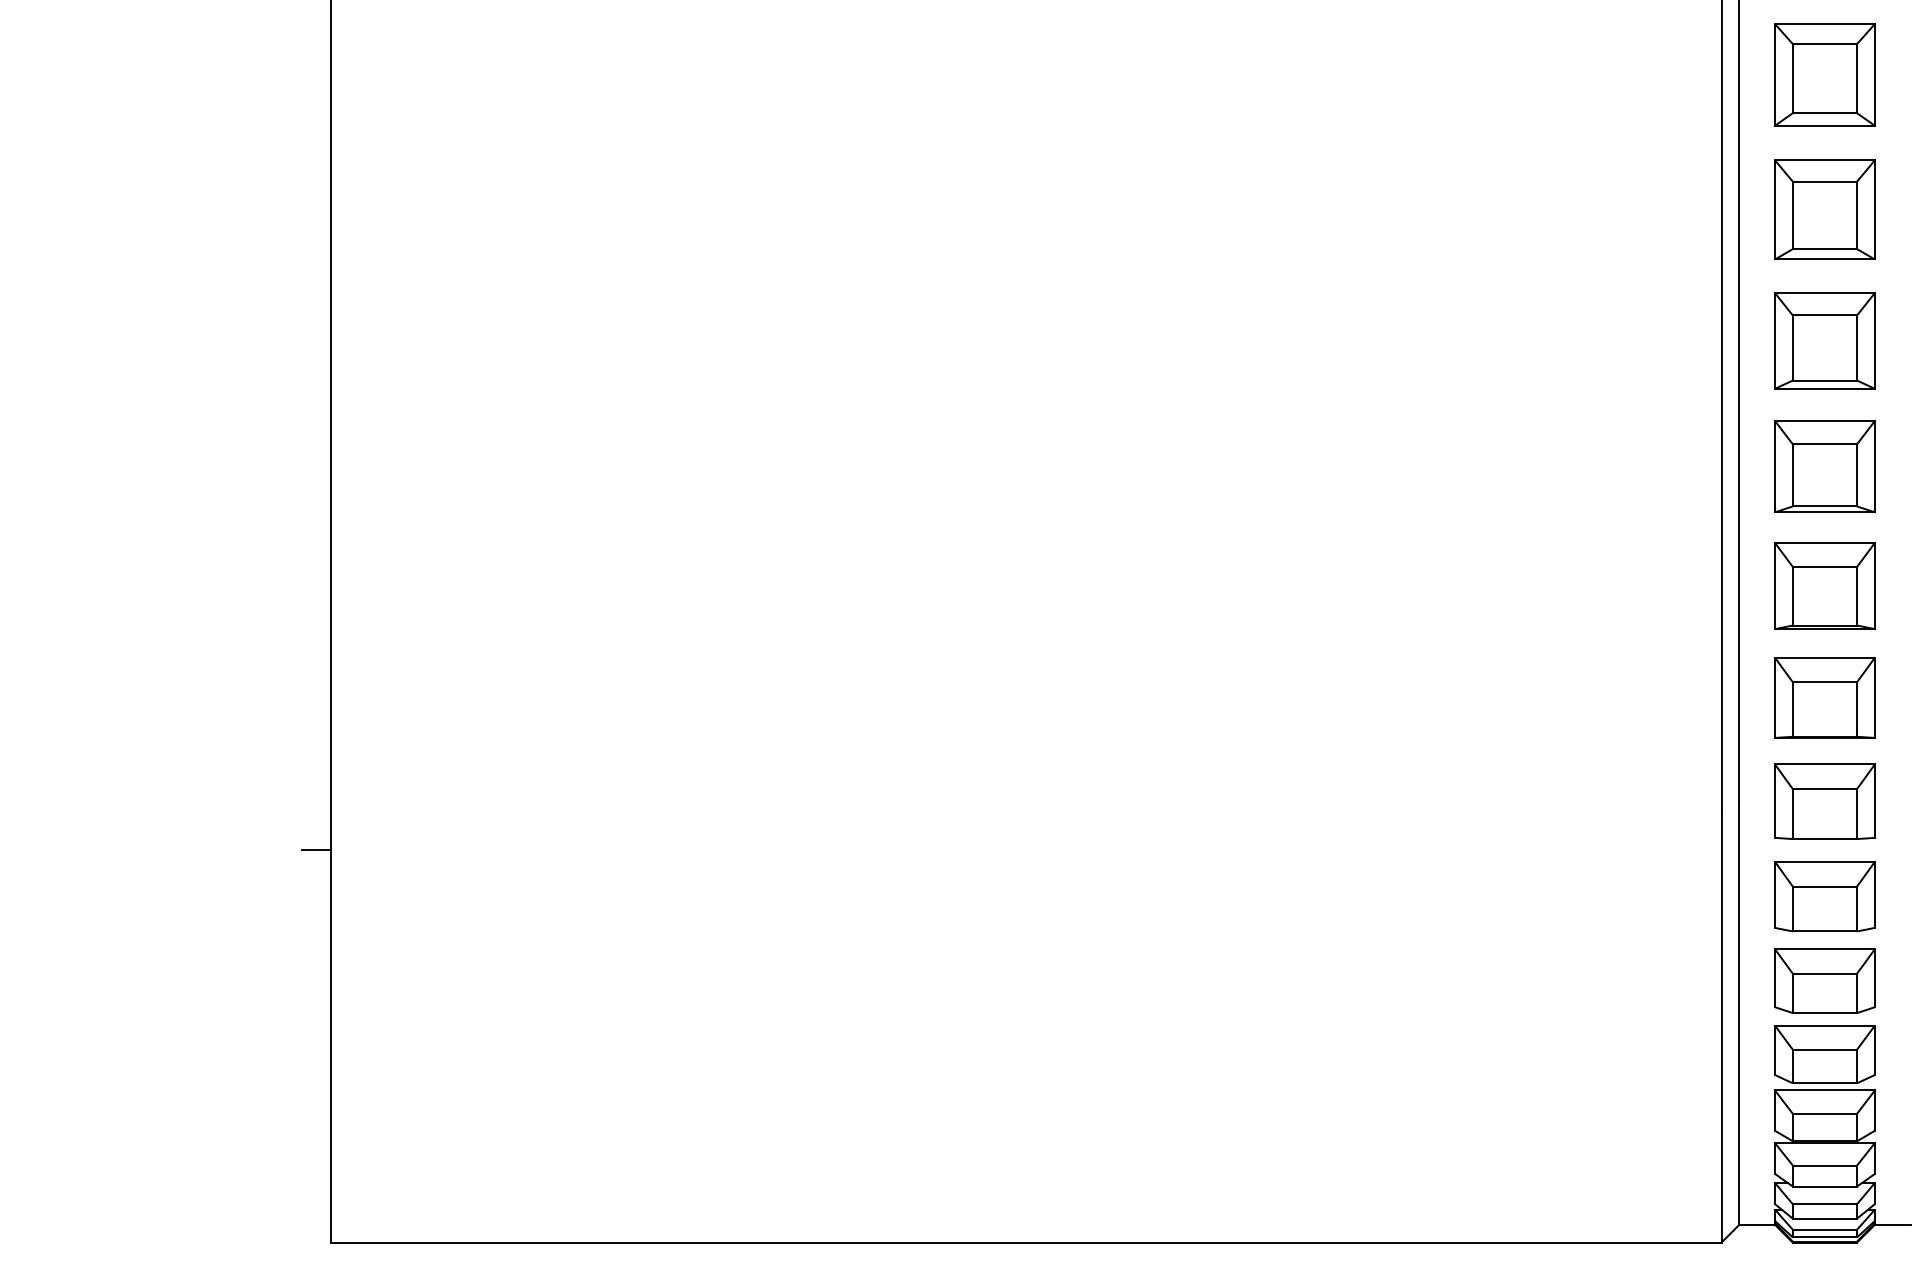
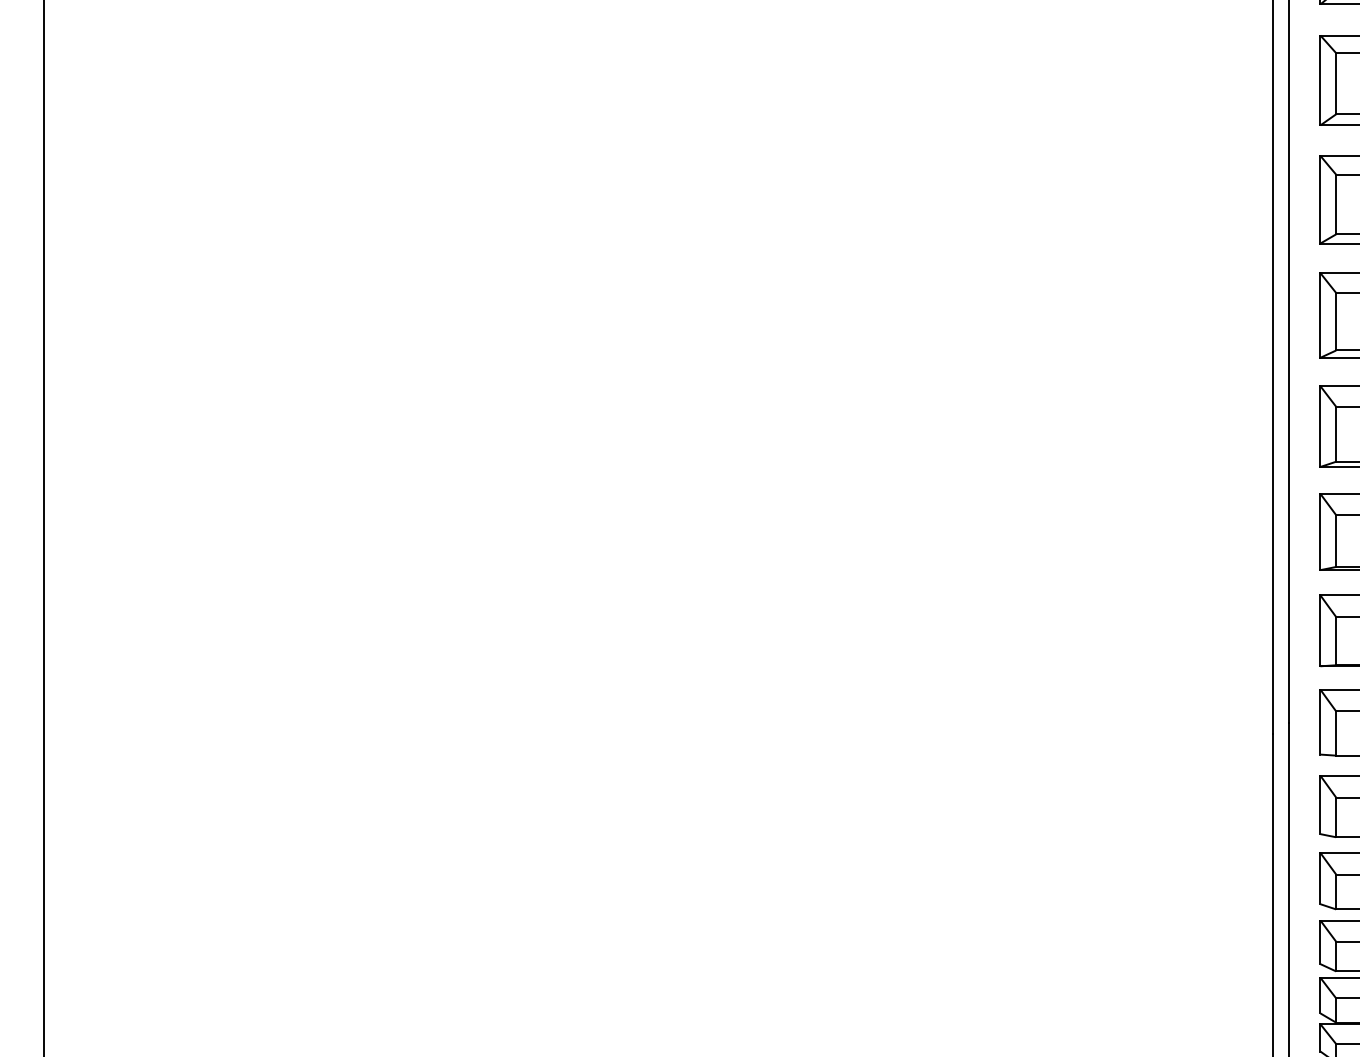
line: (316, 850) -> (31, 765), removed

